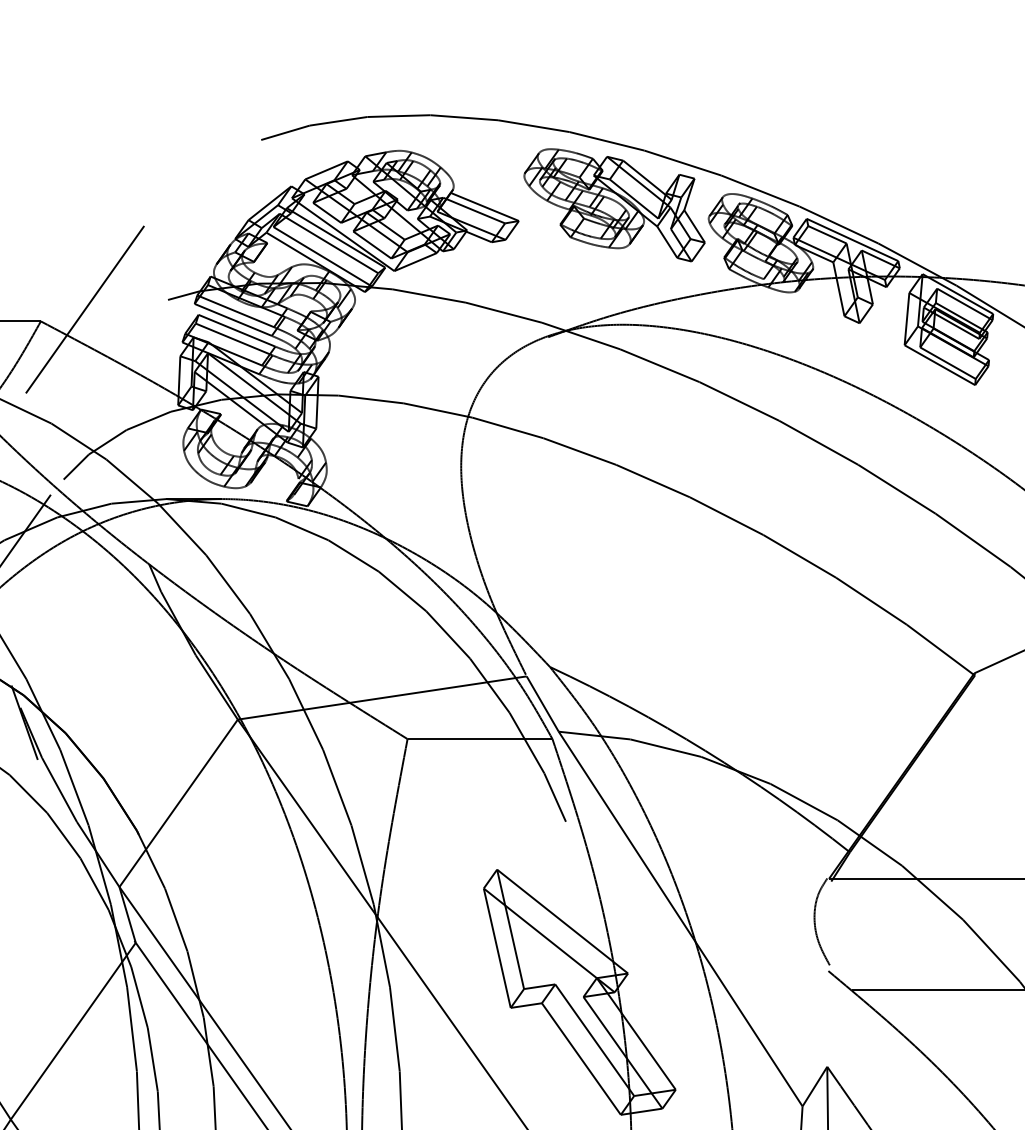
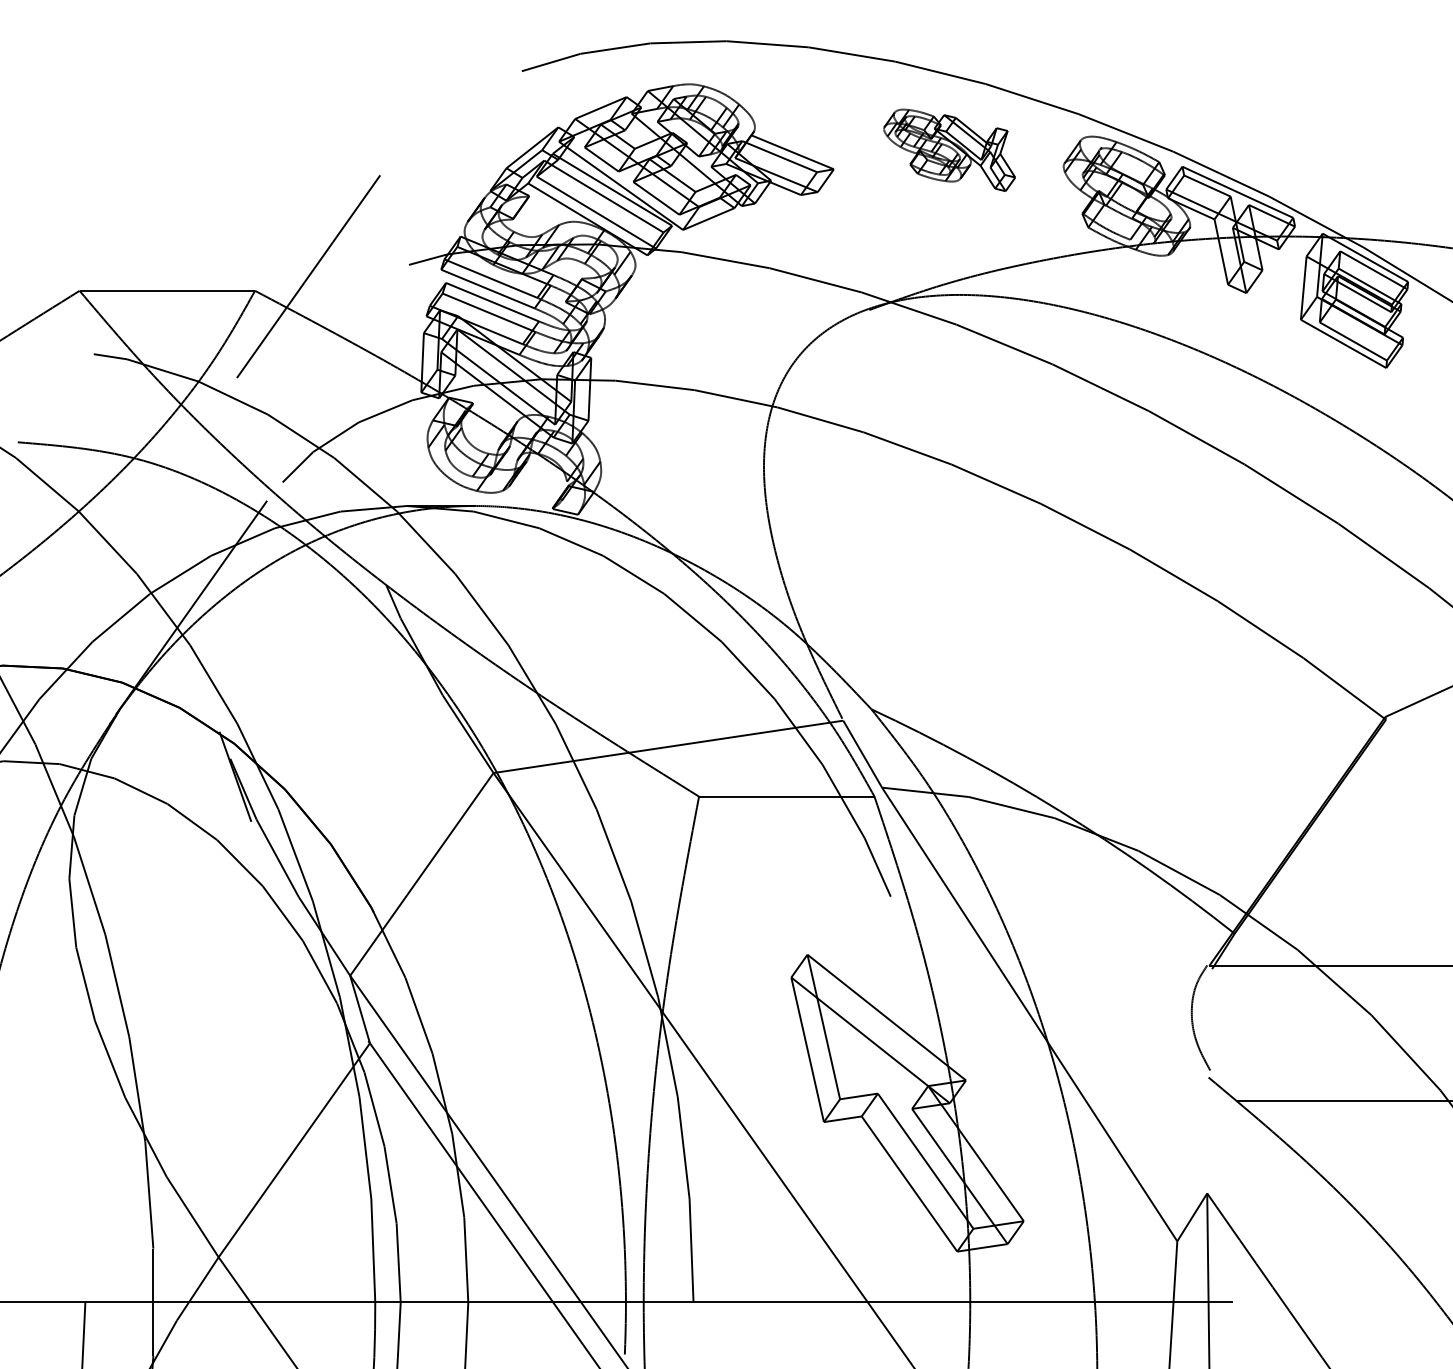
part: (614, 205) -> (949, 150), size x0.6

